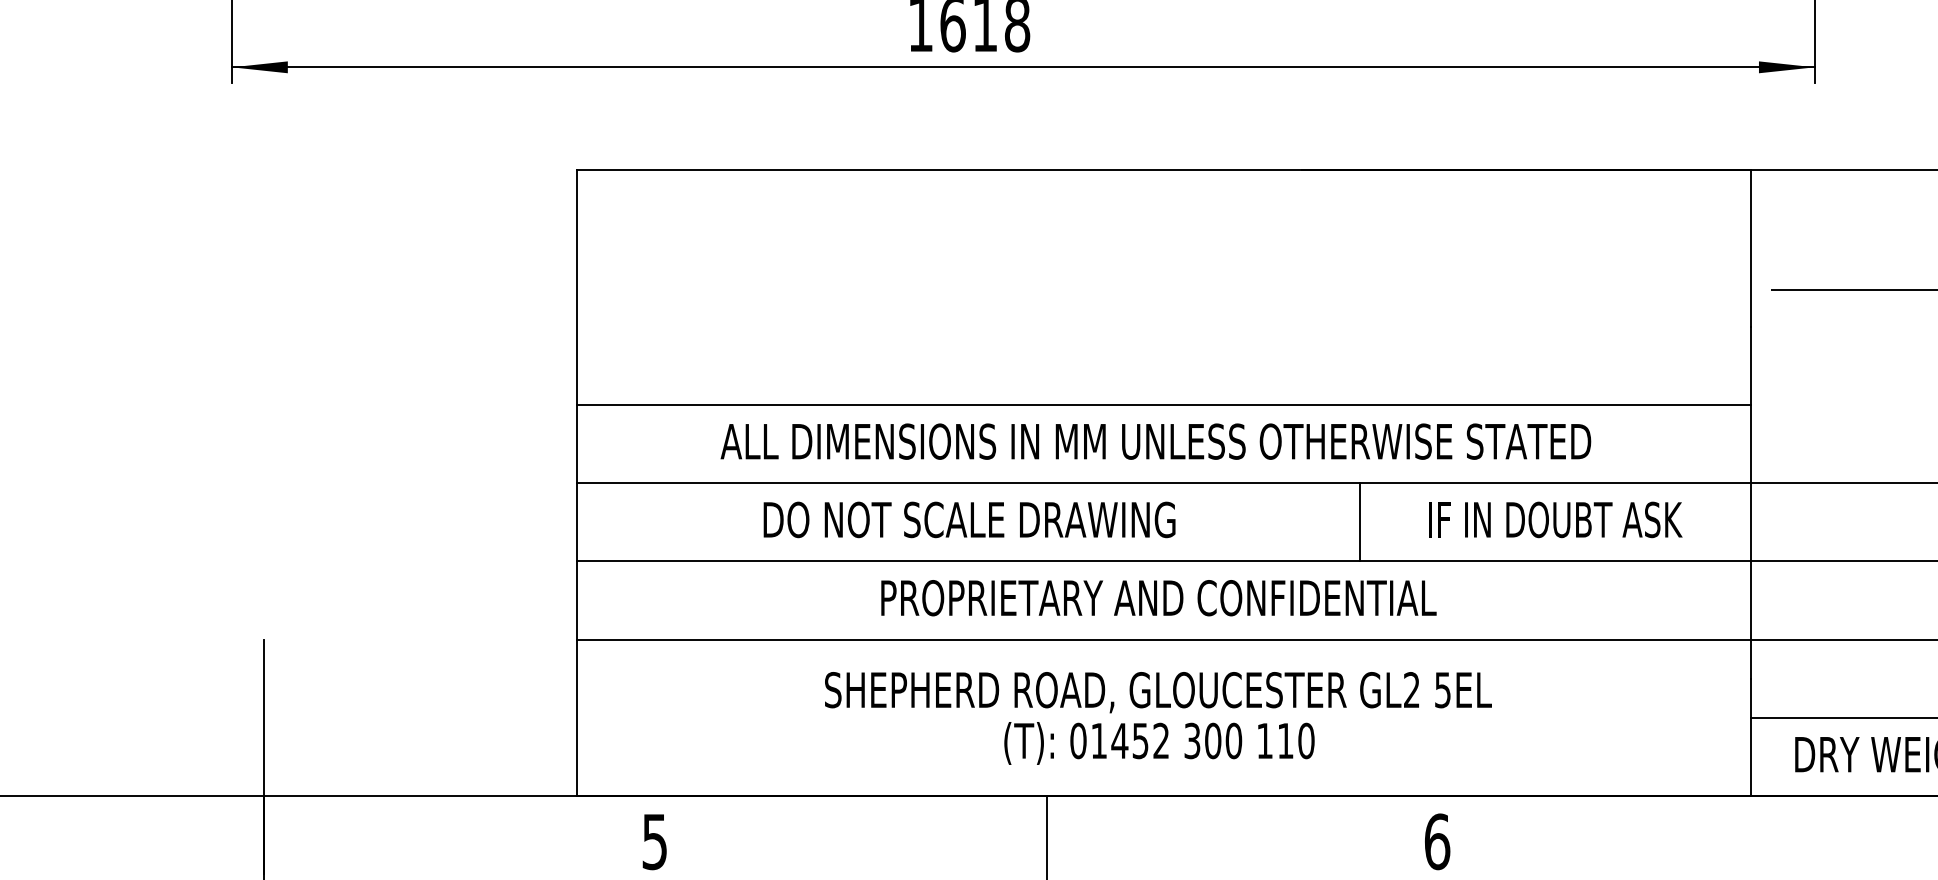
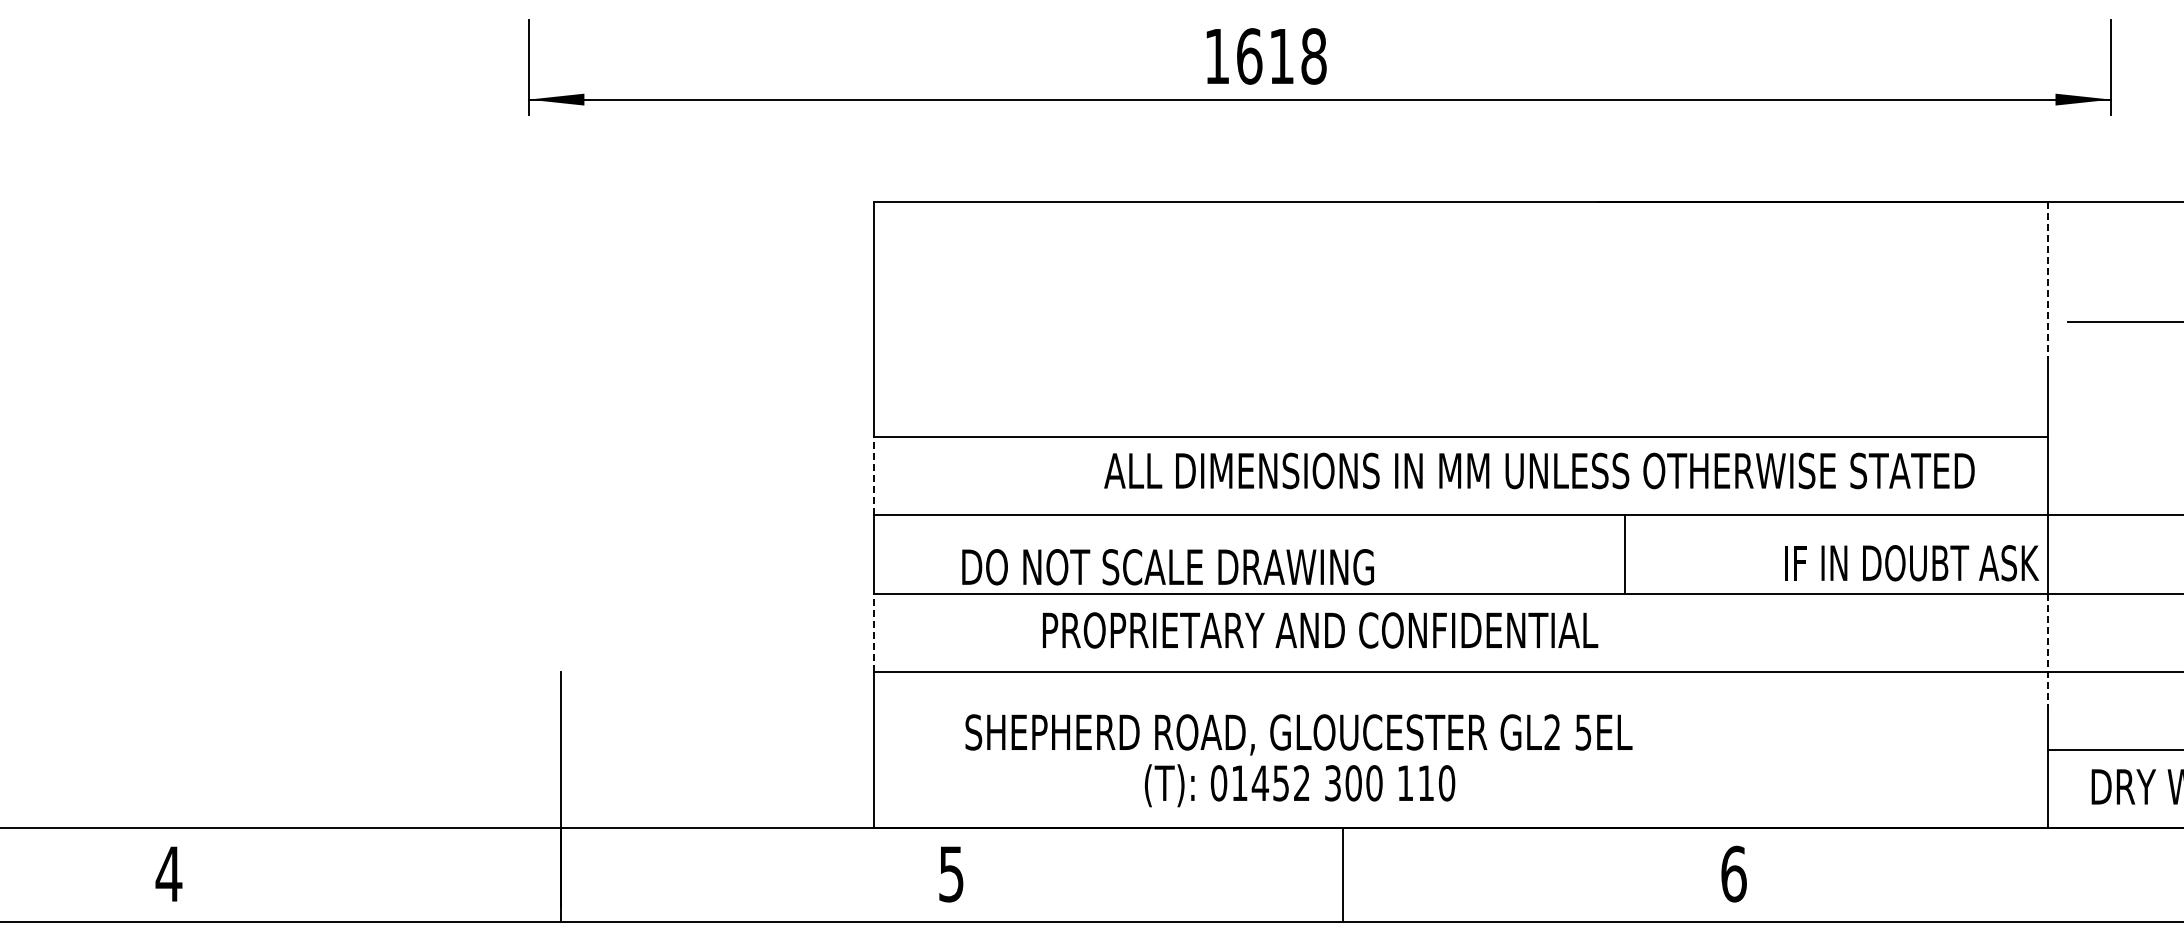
line: (1750, 249) -> (2047, 281), solid -> dashed
text: (1155, 441) -> (1539, 470), moved
line: (576, 443) -> (873, 475), solid -> dashed
text: (968, 520) -> (1167, 567), moved
text: (1555, 520) -> (1912, 563), moved
line: (1359, 522) -> (1625, 554), moved
text: (1158, 598) -> (1320, 630), moved
line: (576, 600) -> (873, 632), solid -> dashed
line: (1750, 620) -> (2047, 652), solid -> dashed
text: (1157, 718) -> (1298, 760), moved

